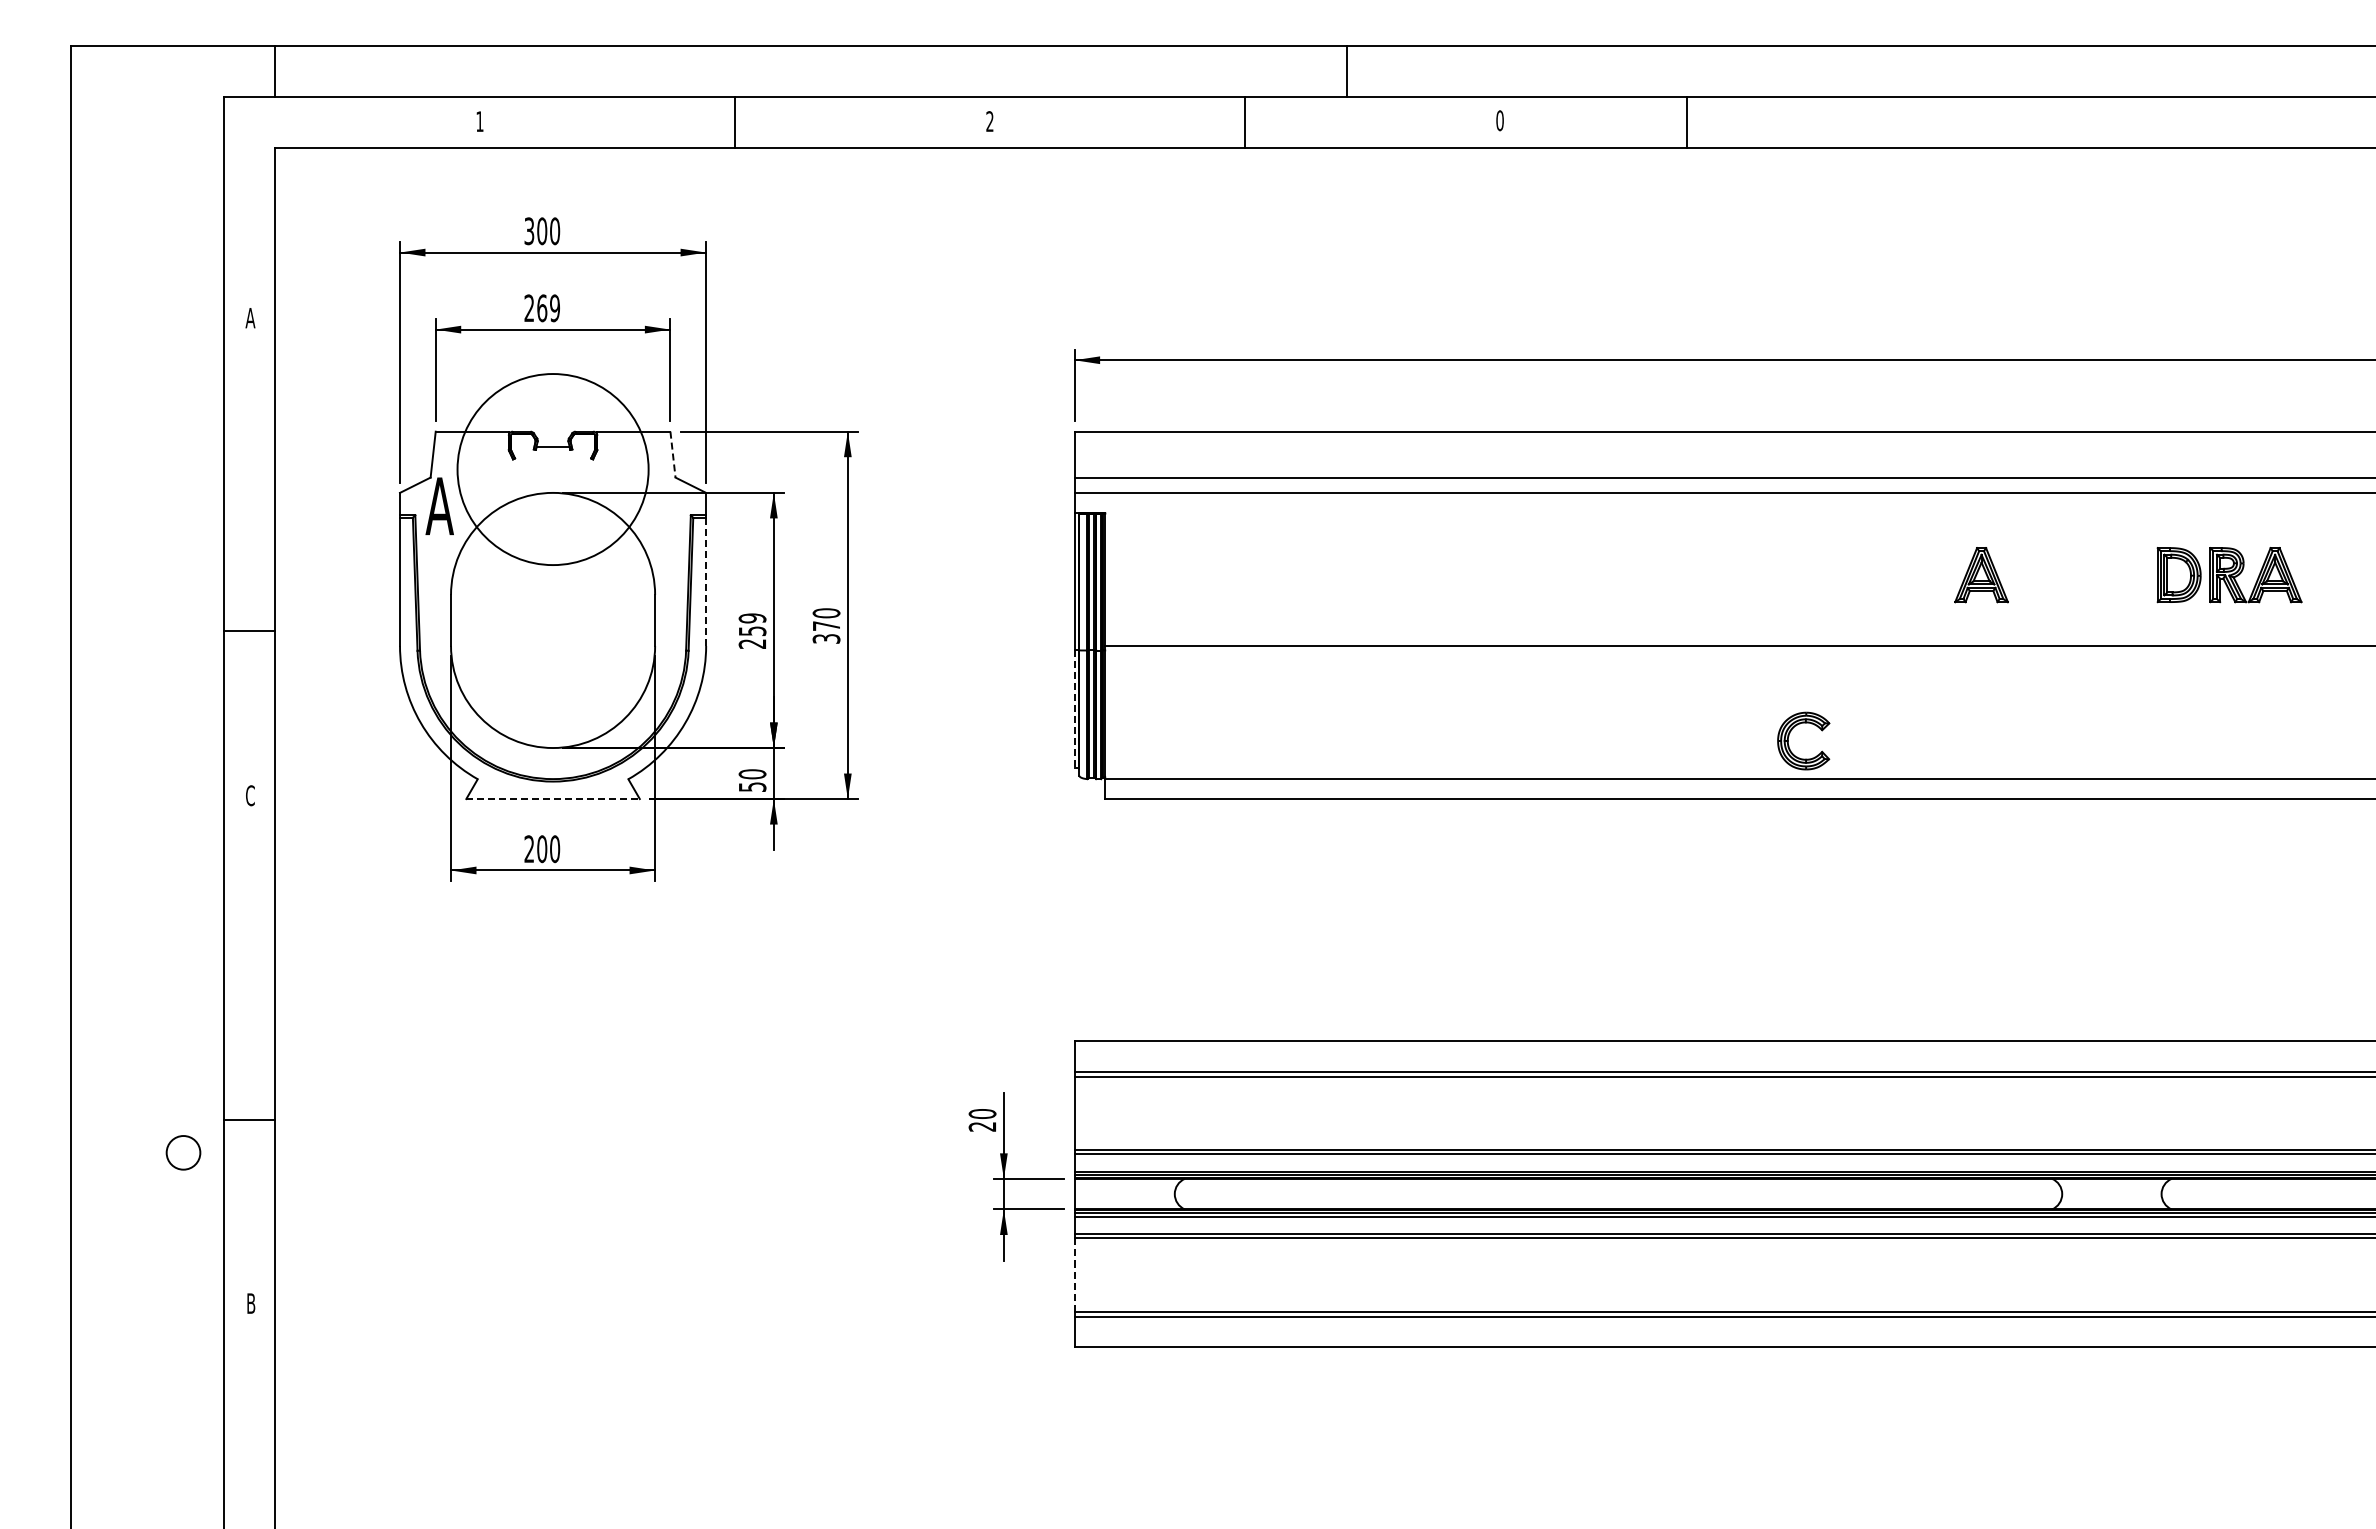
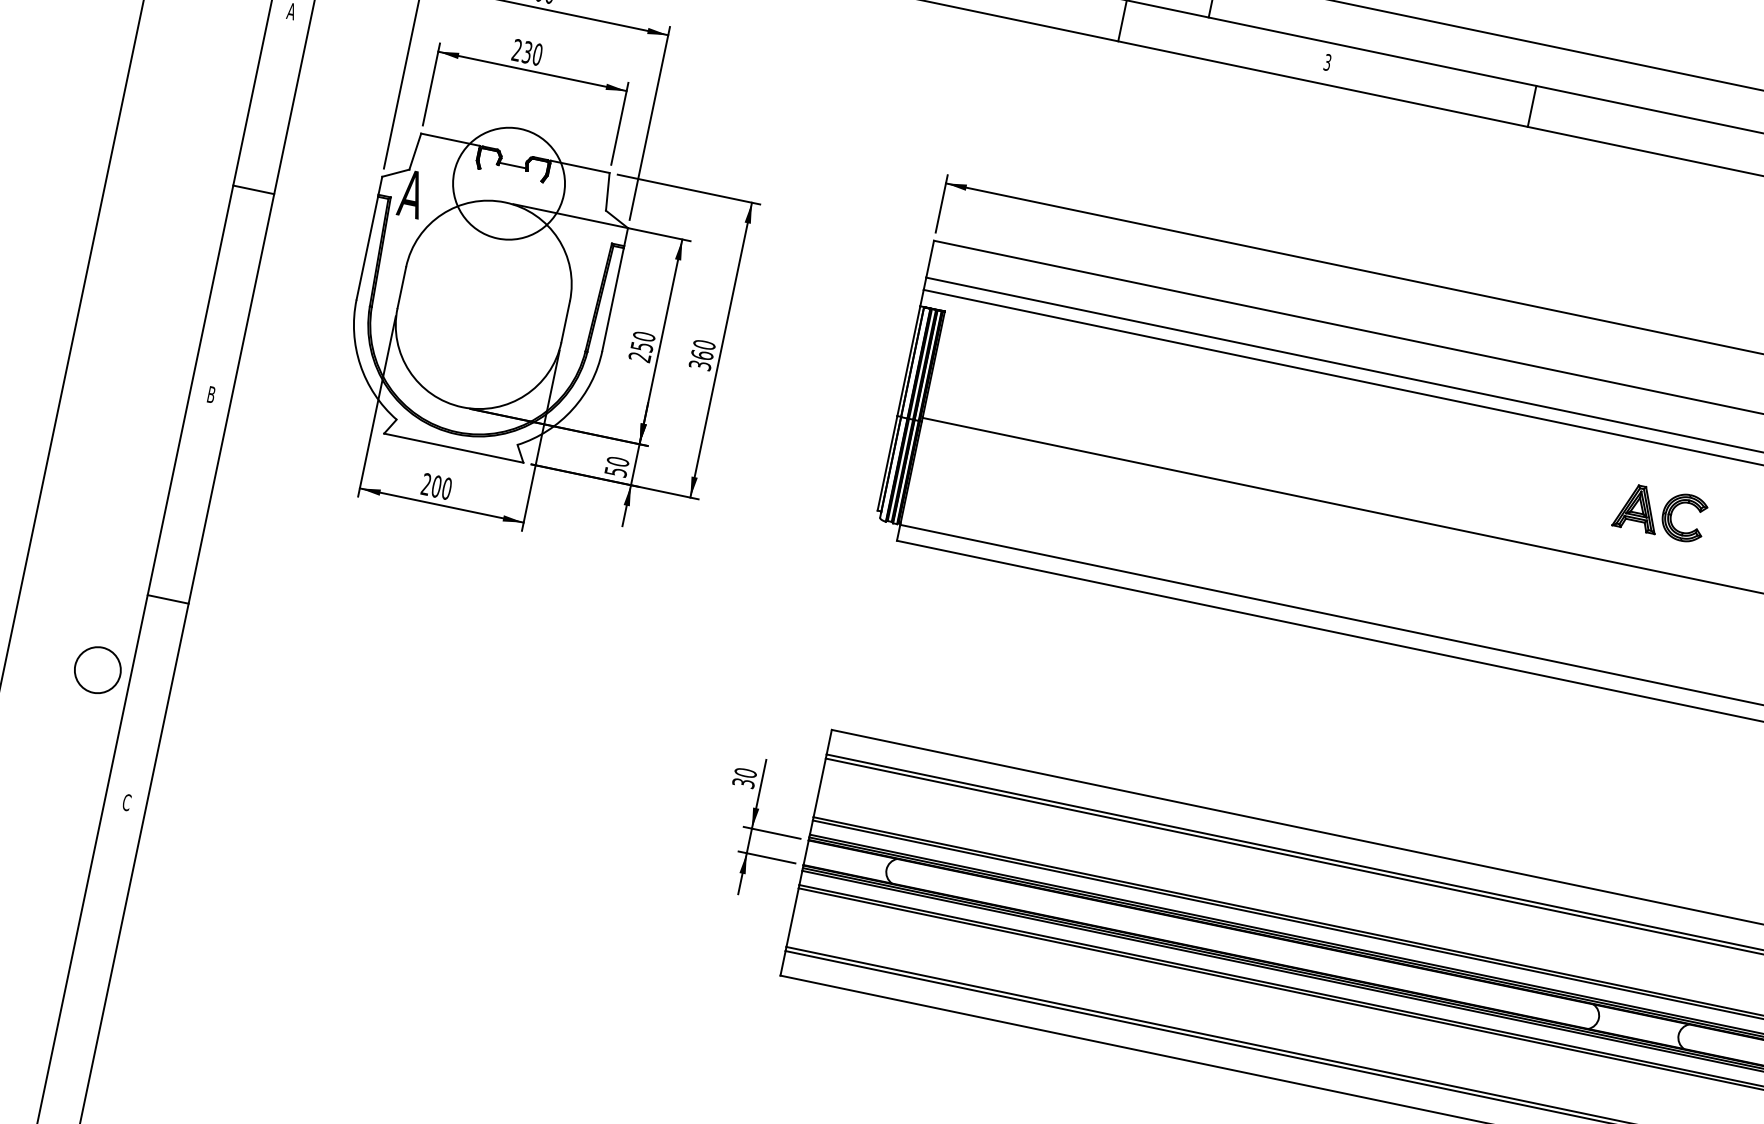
text: (1499, 120) -> (1327, 62), 0 -> 3
line: (1687, 121) -> (1532, 105), moved
text: (548, 308) -> (532, 53), 269 -> 230
line: (673, 455) -> (608, 192), dashed -> solid
circle: (552, 469) -> (508, 183), size x0.71
line: (706, 581) -> (613, 299), dashed -> solid
text: (752, 618) -> (644, 336), 259 -> 250
text: (826, 626) -> (702, 355), 370 -> 360
line: (249, 630) -> (253, 189), moved
line: (1074, 709) -> (887, 463), dashed -> solid
part: (1789, 736) -> (1673, 511), moved
text: (250, 795) -> (211, 394), C -> B
line: (553, 799) -> (454, 448), dashed -> solid
line: (249, 1119) -> (167, 599), moved
text: (982, 1126) -> (743, 783), 20 -> 30
circle: (183, 1152) -> (97, 669), size x1.67
line: (1074, 1274) -> (792, 917), dashed -> solid
text: (250, 1303) -> (126, 802), B -> C

